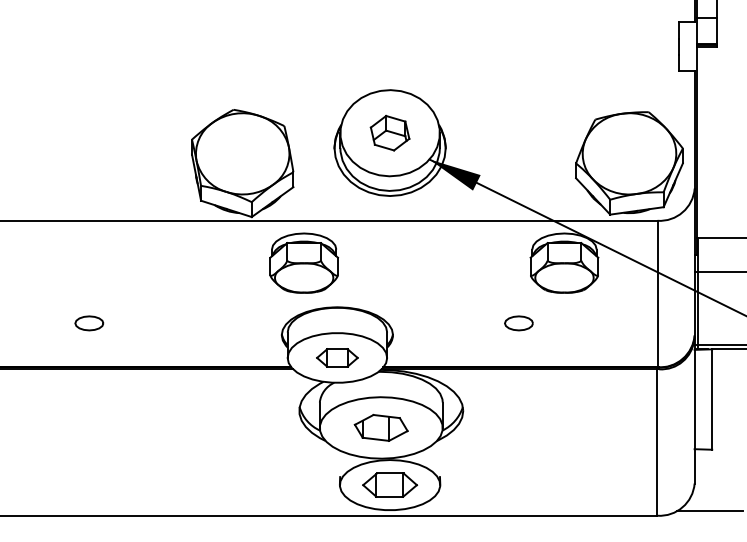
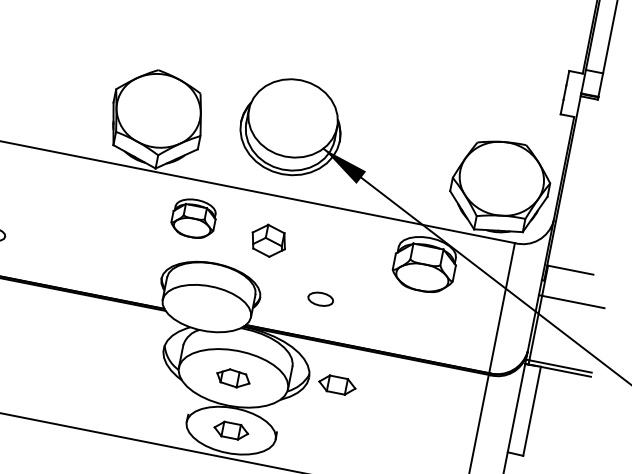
part: (389, 132) -> (268, 240), moved
part: (303, 262) -> (193, 217), size x0.7
part: (518, 323) -> (320, 299), moved
part: (337, 357) -> (337, 384), moved
part: (380, 427) -> (232, 377), size x0.7
part: (390, 484) -> (231, 430), size x0.7

